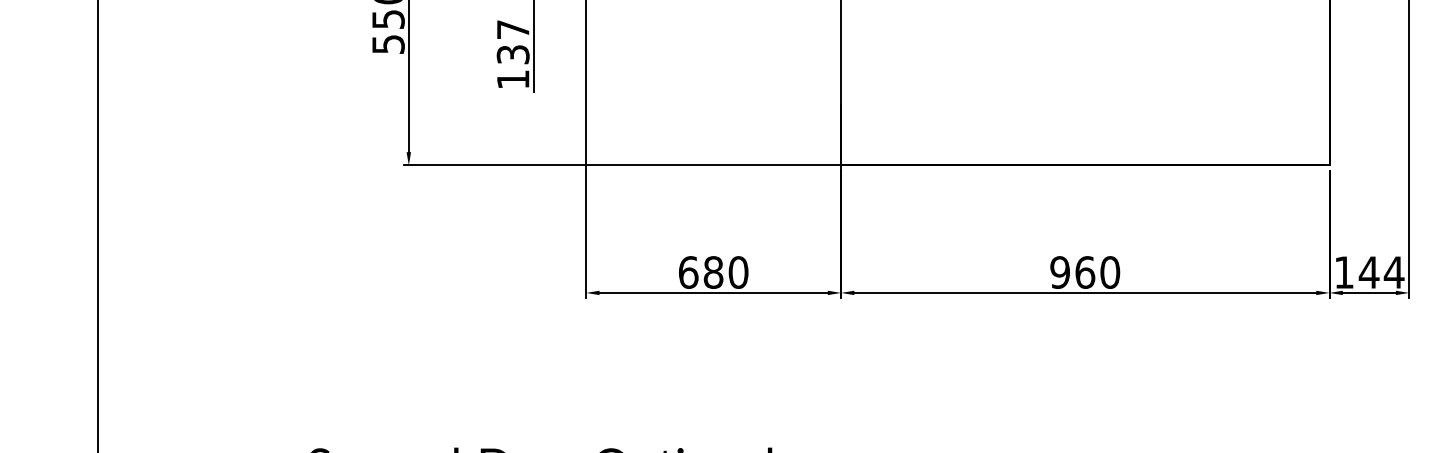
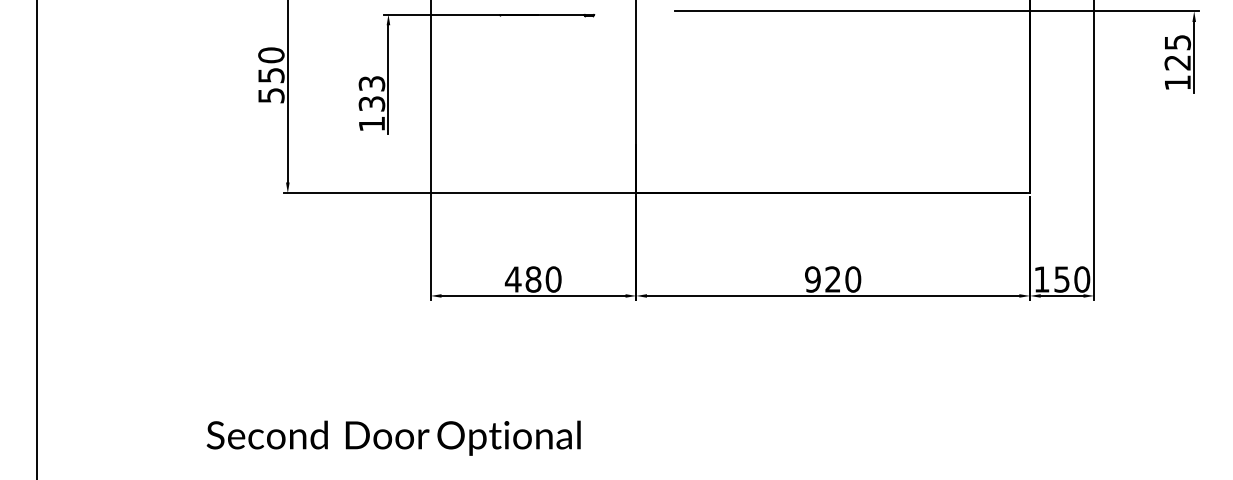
text: (512, 29) -> (371, 83), 137 -> 133
text: (687, 272) -> (512, 279), 680 -> 480
text: (1085, 272) -> (833, 279), 960 -> 920
text: (1380, 272) -> (1071, 279), 144 -> 150

